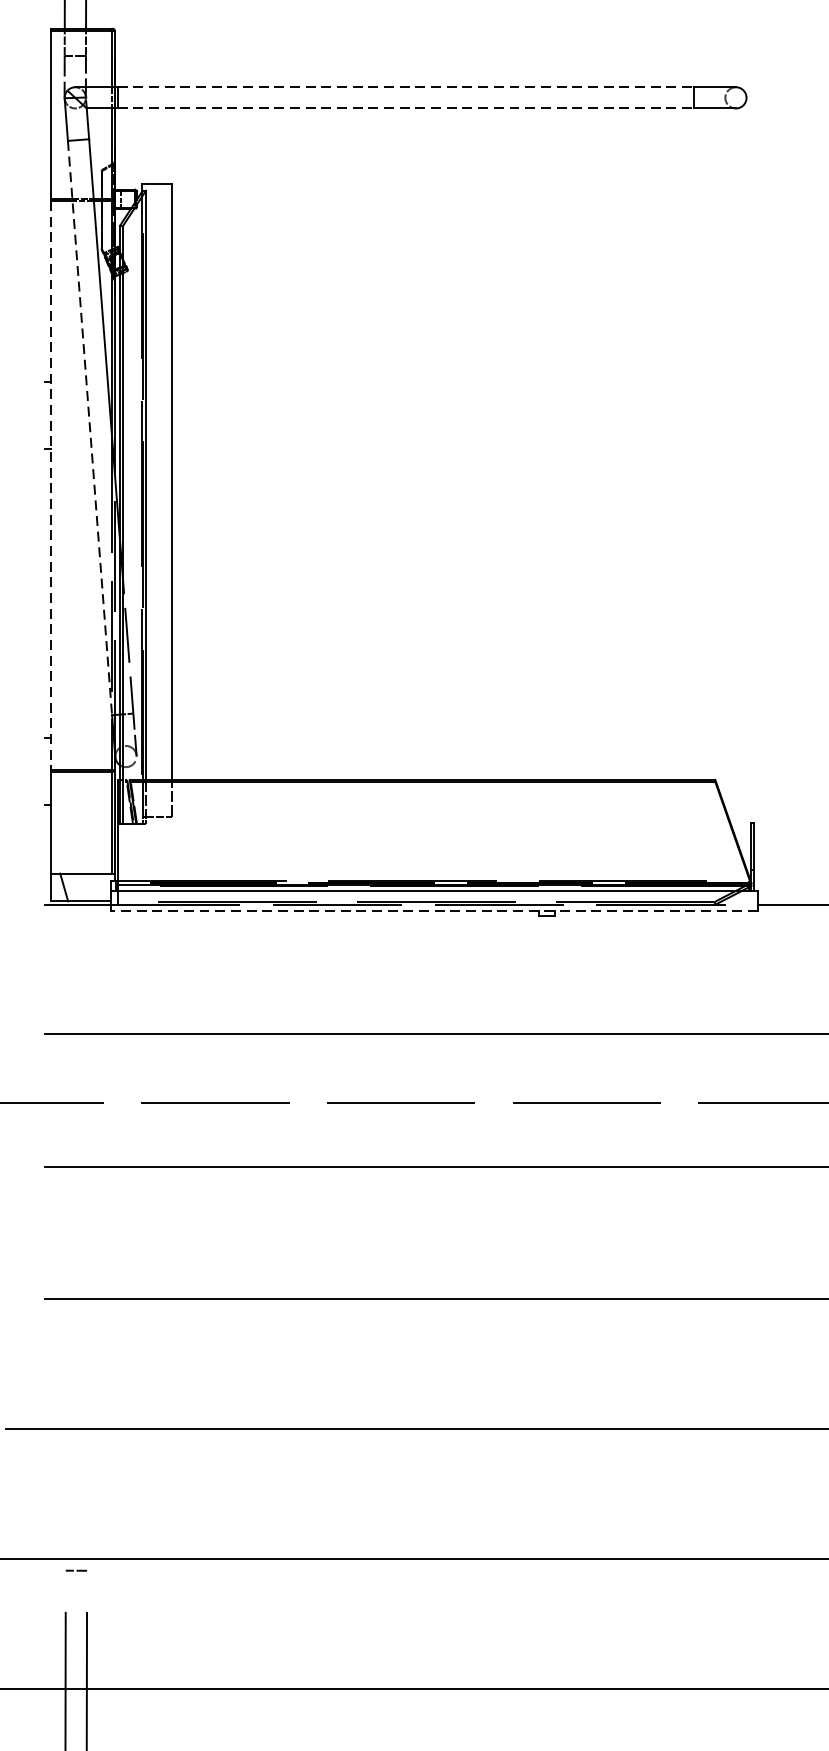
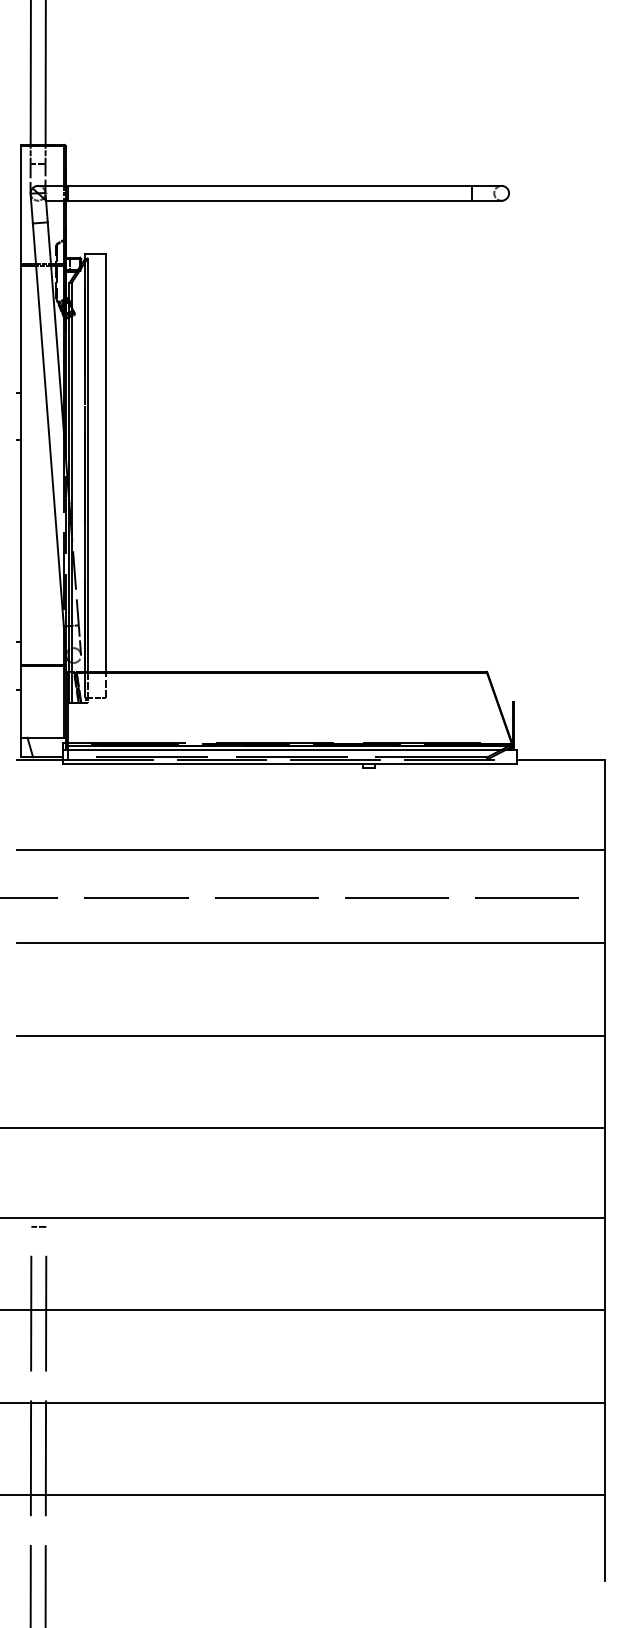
line: (406, 86) -> (270, 185), dashed -> solid
line: (406, 108) -> (270, 200), dashed -> solid
line: (90, 428) -> (48, 425), dashed -> solid
line: (50, 485) -> (20, 465), dashed -> solid
line: (433, 911) -> (289, 764), dashed -> solid

